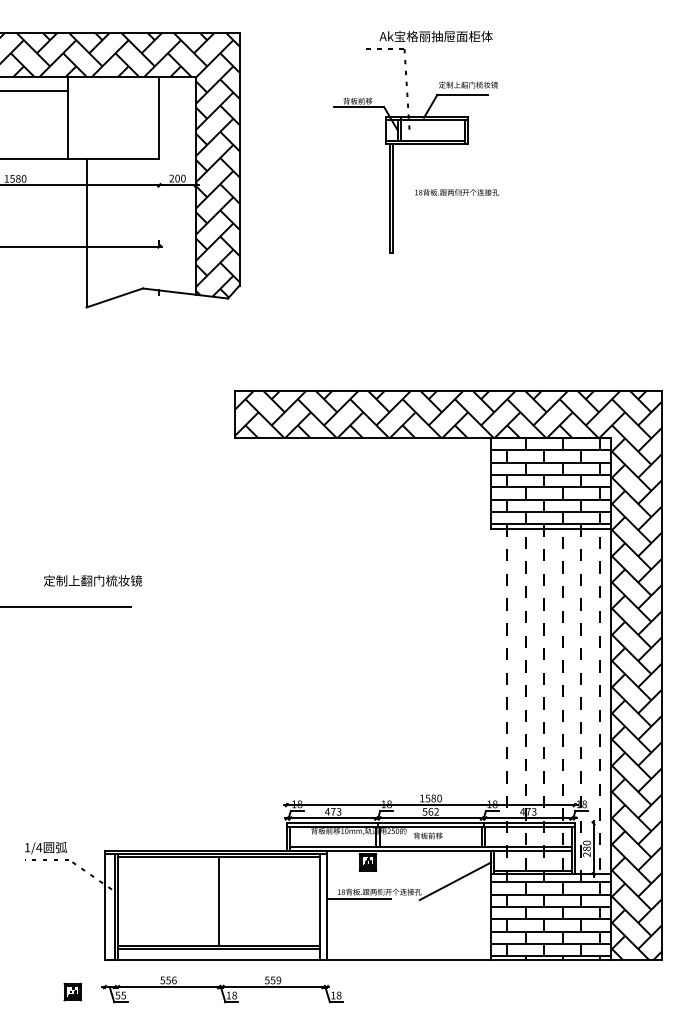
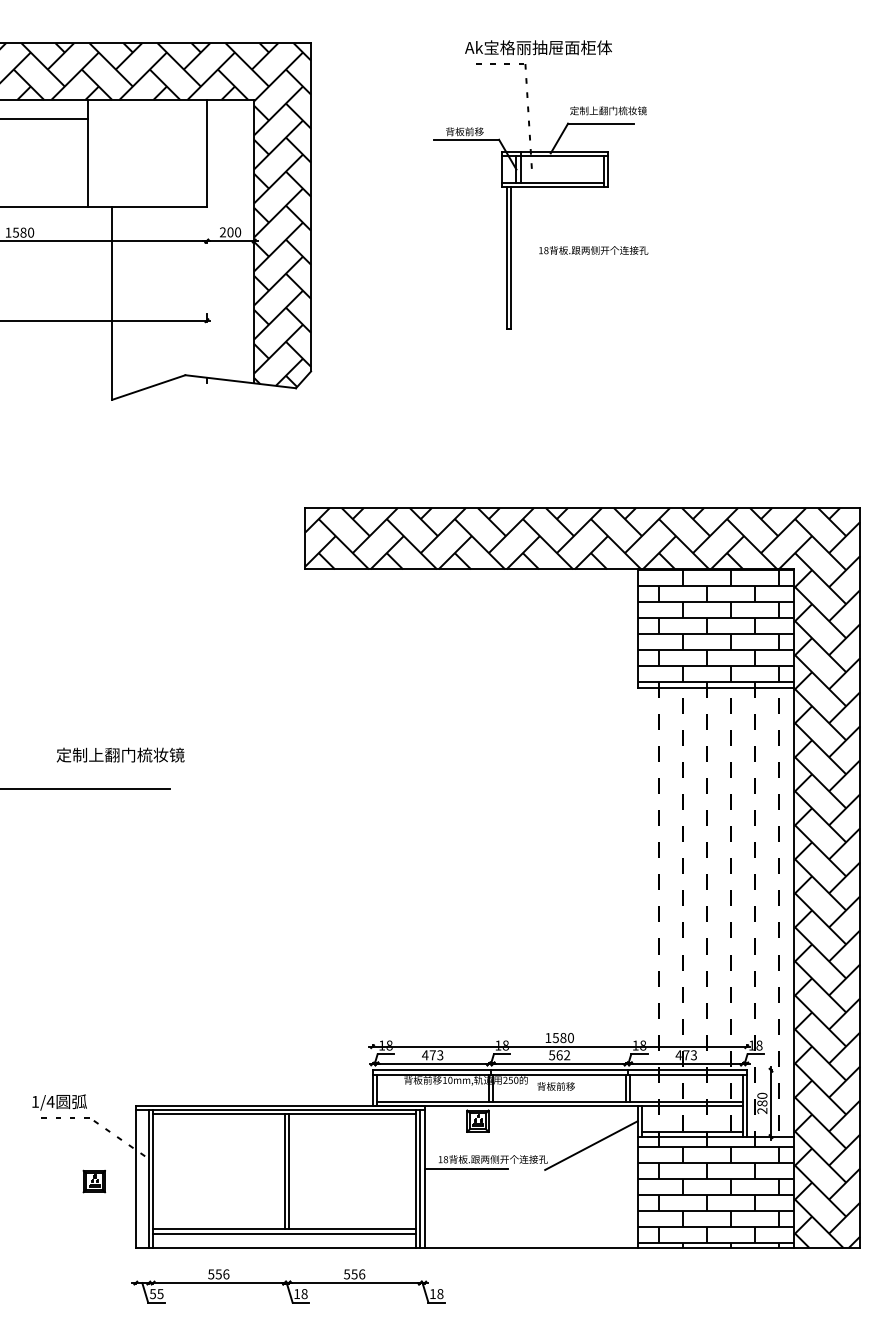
text: (436, 36) -> (538, 47), moved
line: (222, 901) -> (288, 1171), added
line: (323, 906) -> (420, 1178), added
text: (279, 980) -> (362, 1274), 559 -> 556
part: (72, 992) -> (94, 1181), moved

